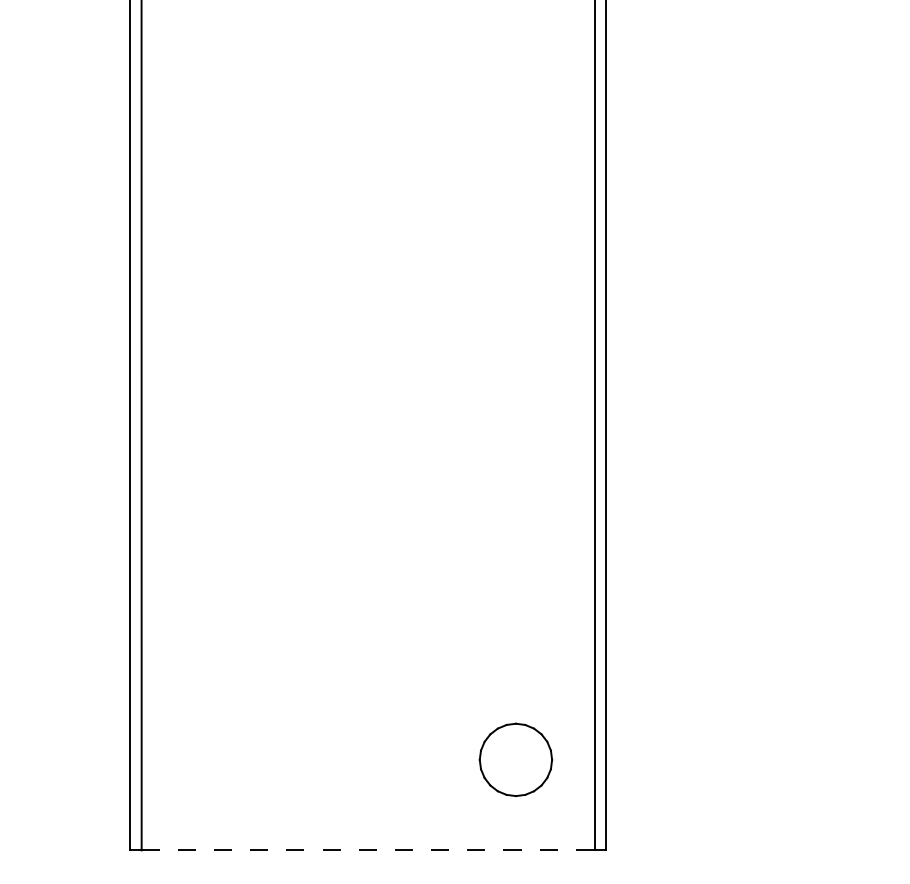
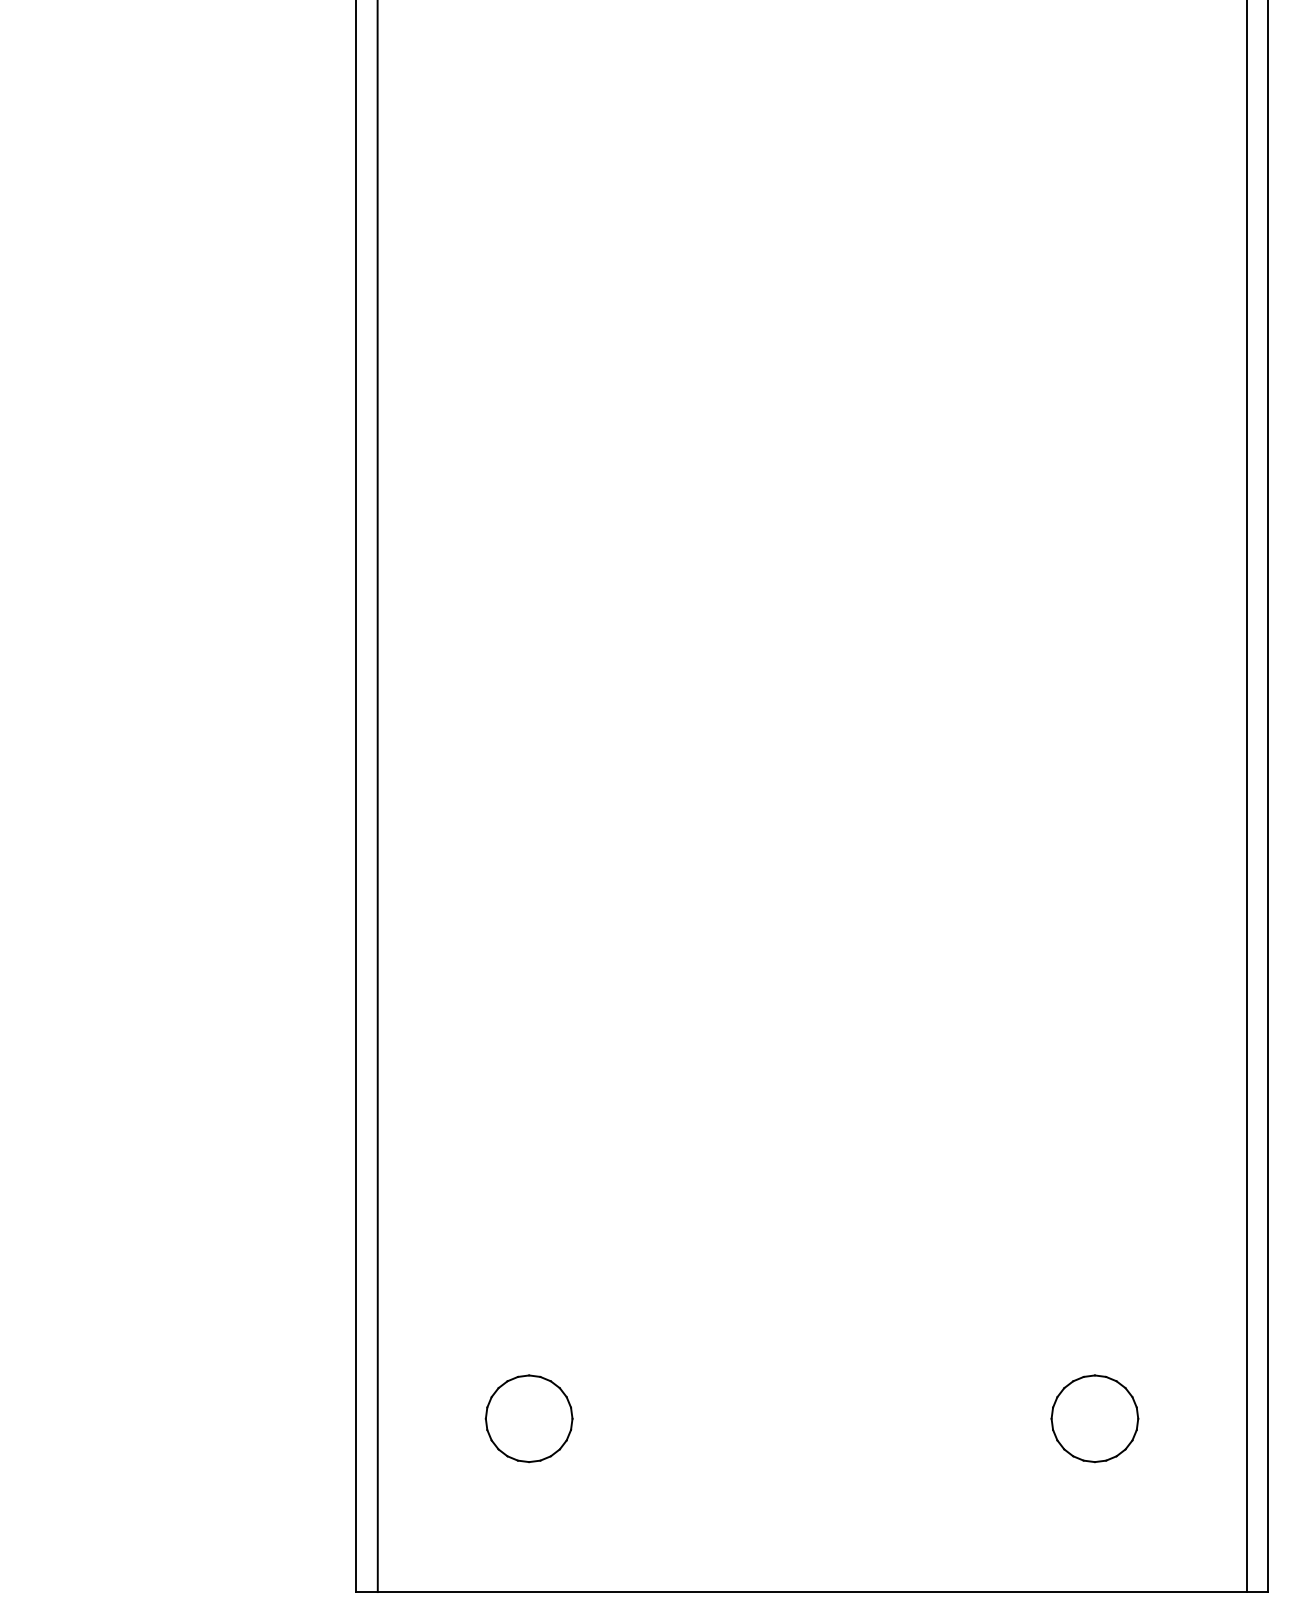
part: (220, 759) -> (528, 1417), added
part: (515, 759) -> (1094, 1417), size x0.62
line: (368, 850) -> (812, 1592), dashed -> solid

